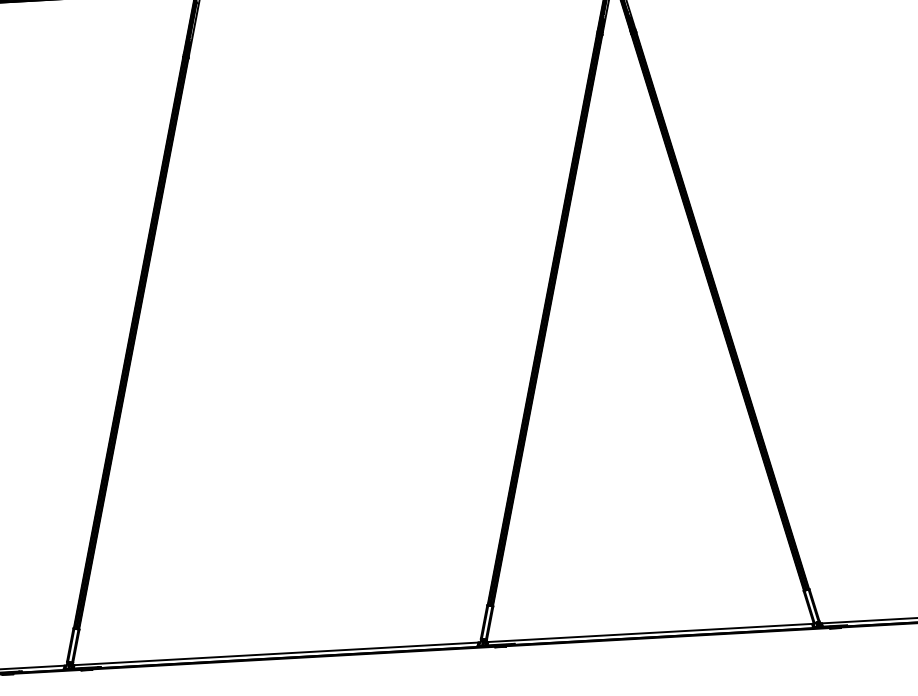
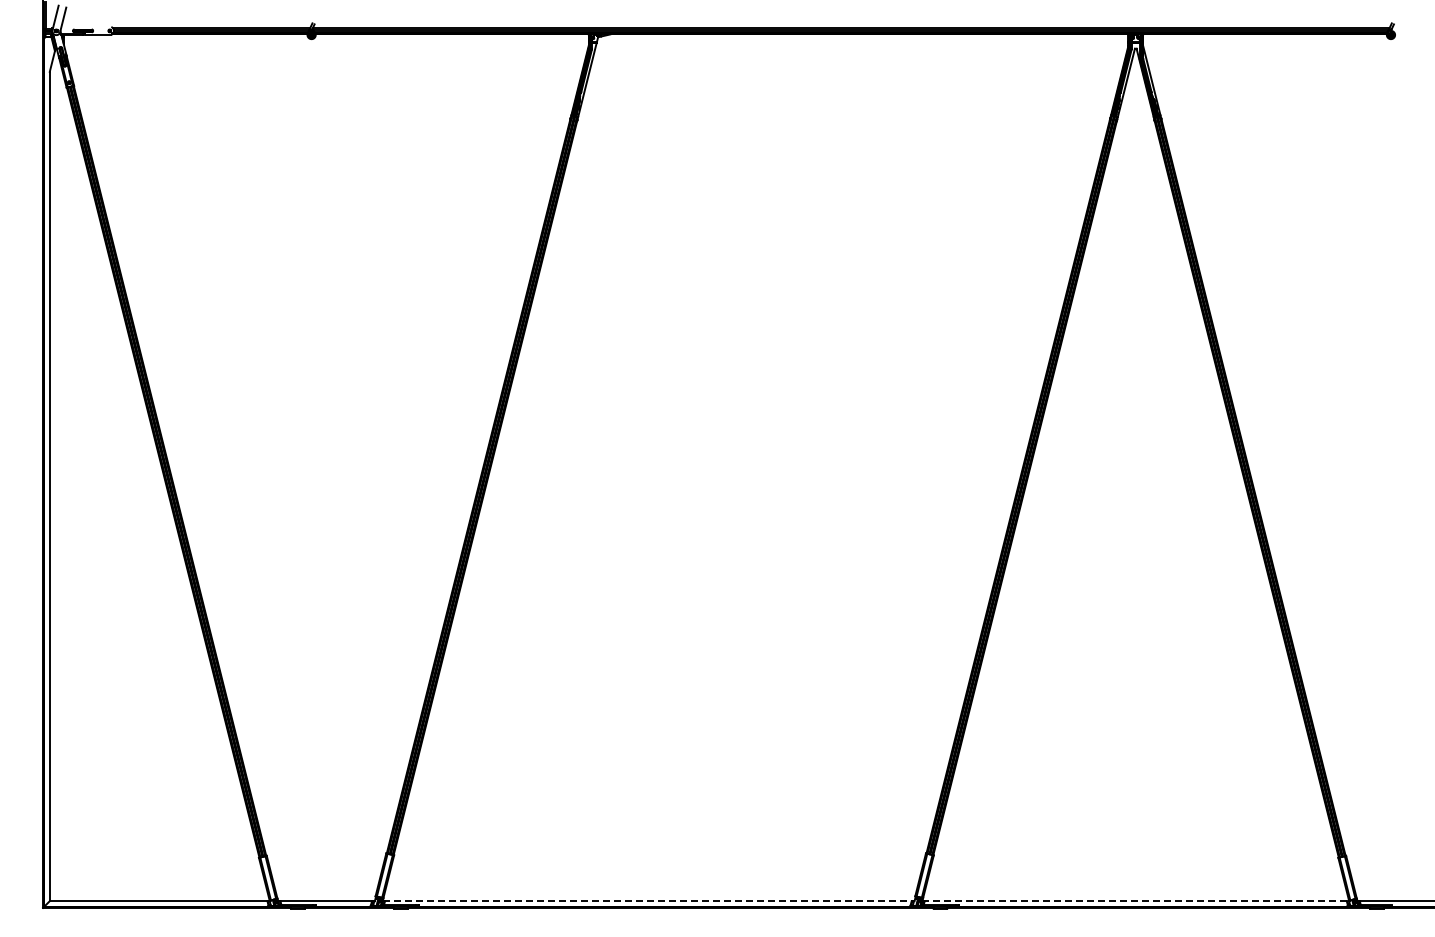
line: (650, 633) -> (1136, 901), solid -> dashed
line: (276, 654) -> (648, 901), solid -> dashed

